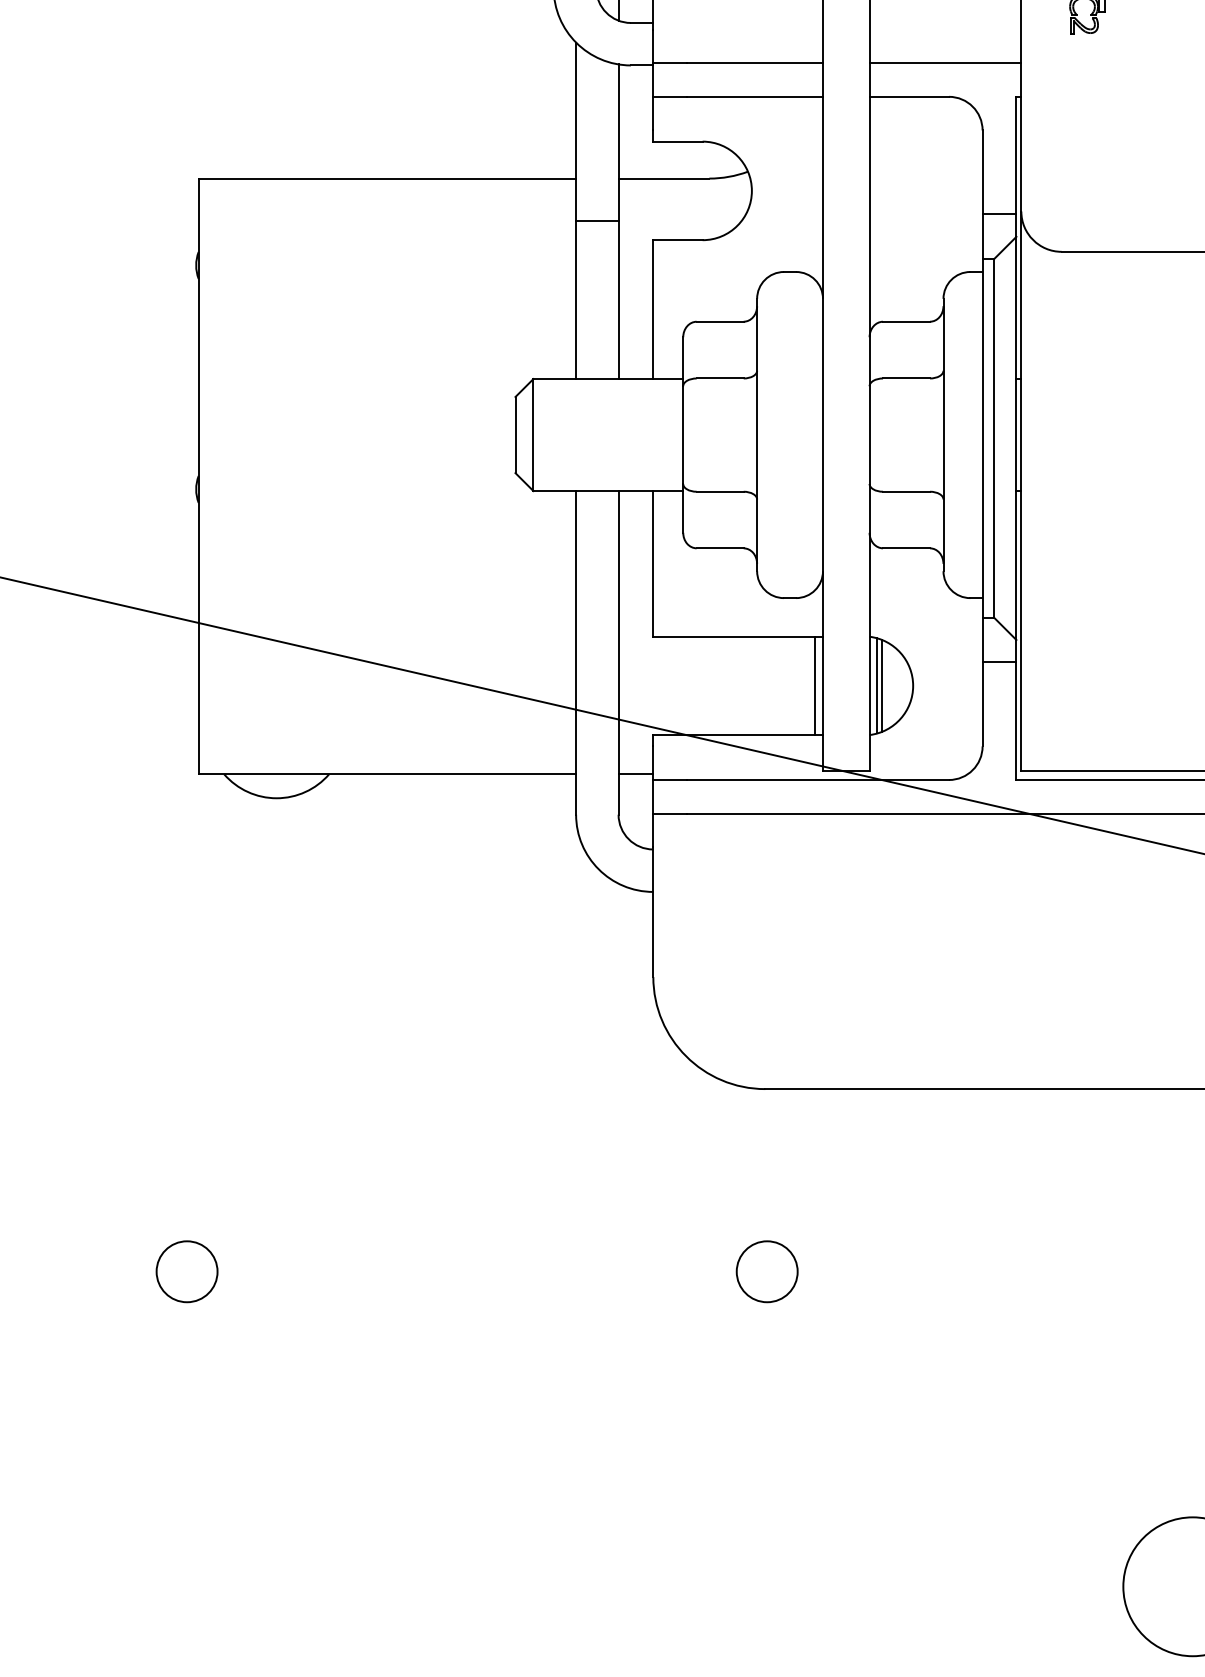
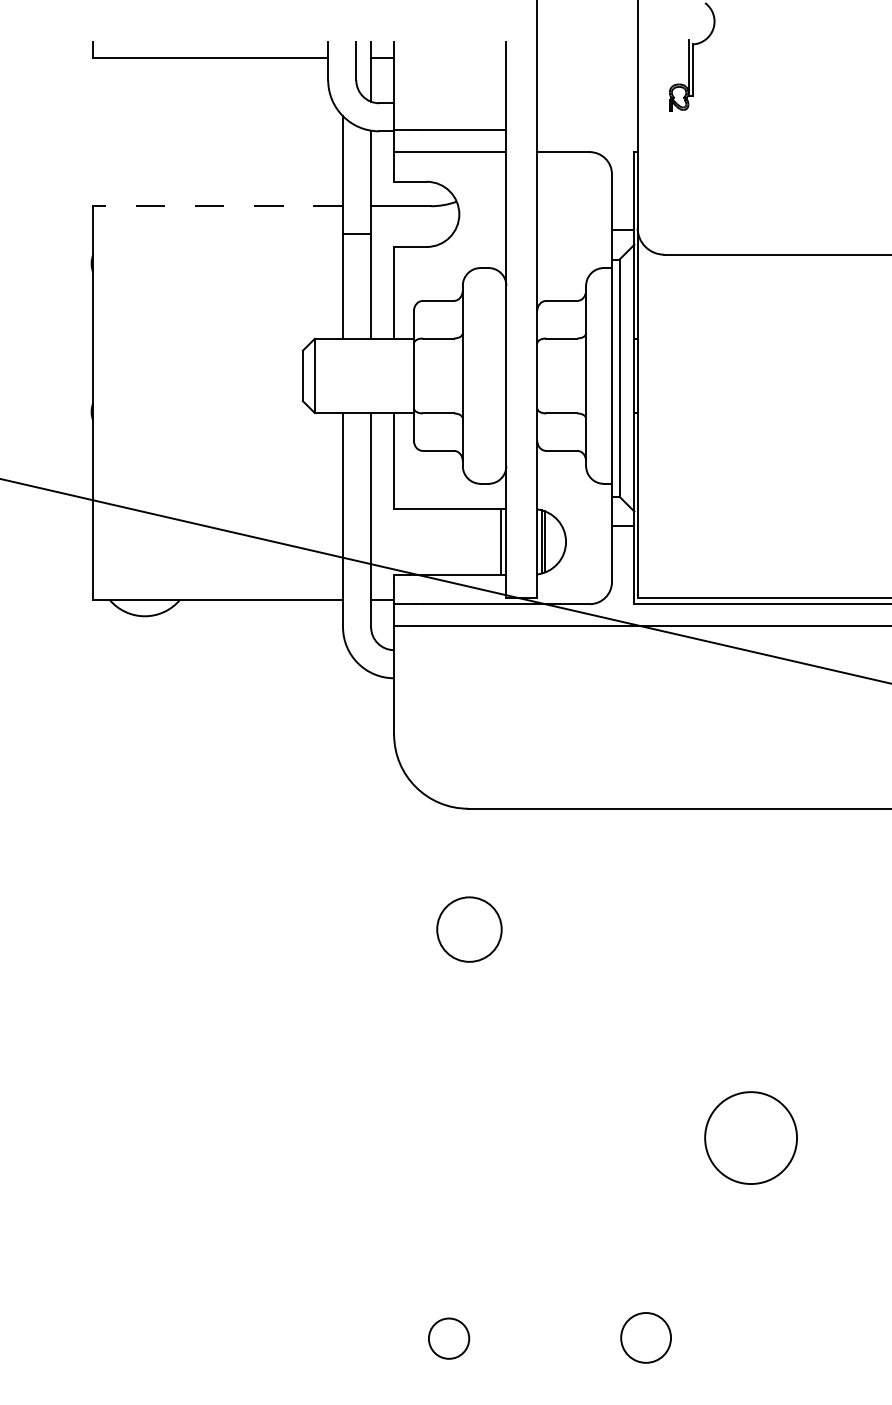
line: (945, 62) -> (587, 129), removed
line: (387, 178) -> (218, 206), solid -> dashed
circle: (186, 1271) -> (85, 929), removed
circle: (767, 1271) -> (469, 929), size x1.6

